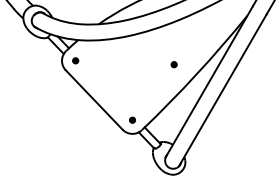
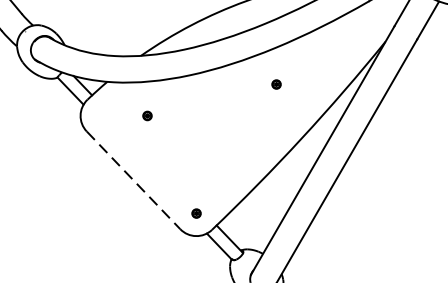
part: (75, 60) -> (147, 115), moved
part: (173, 64) -> (275, 84), moved
line: (94, 100) -> (134, 181), solid -> dashed

